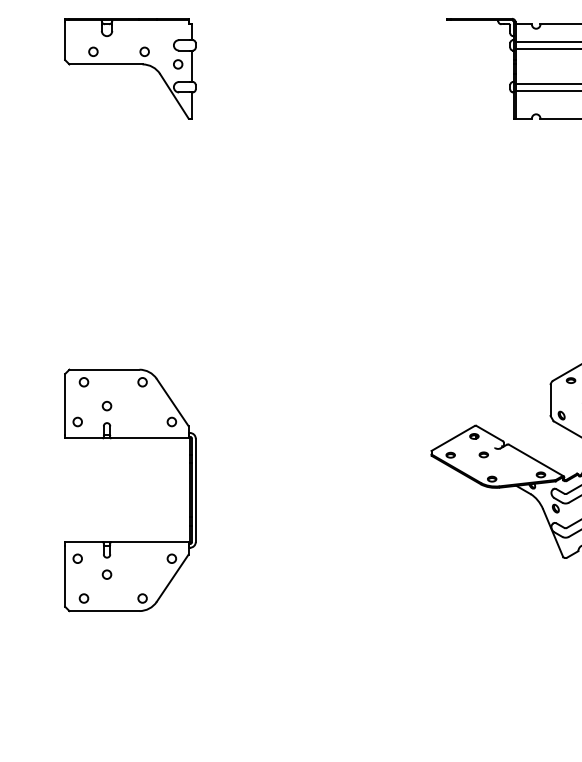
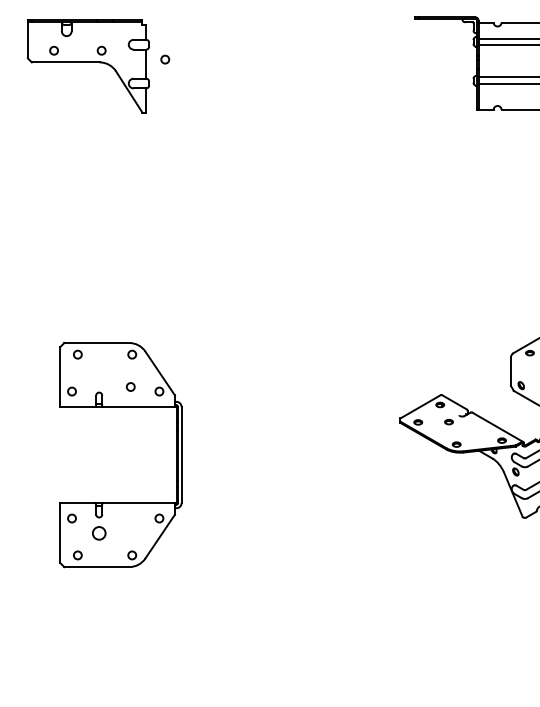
part: (130, 68) -> (88, 66), moved
circle: (106, 406) -> (130, 387), moved
circle: (106, 574) -> (98, 533), size x1.6

